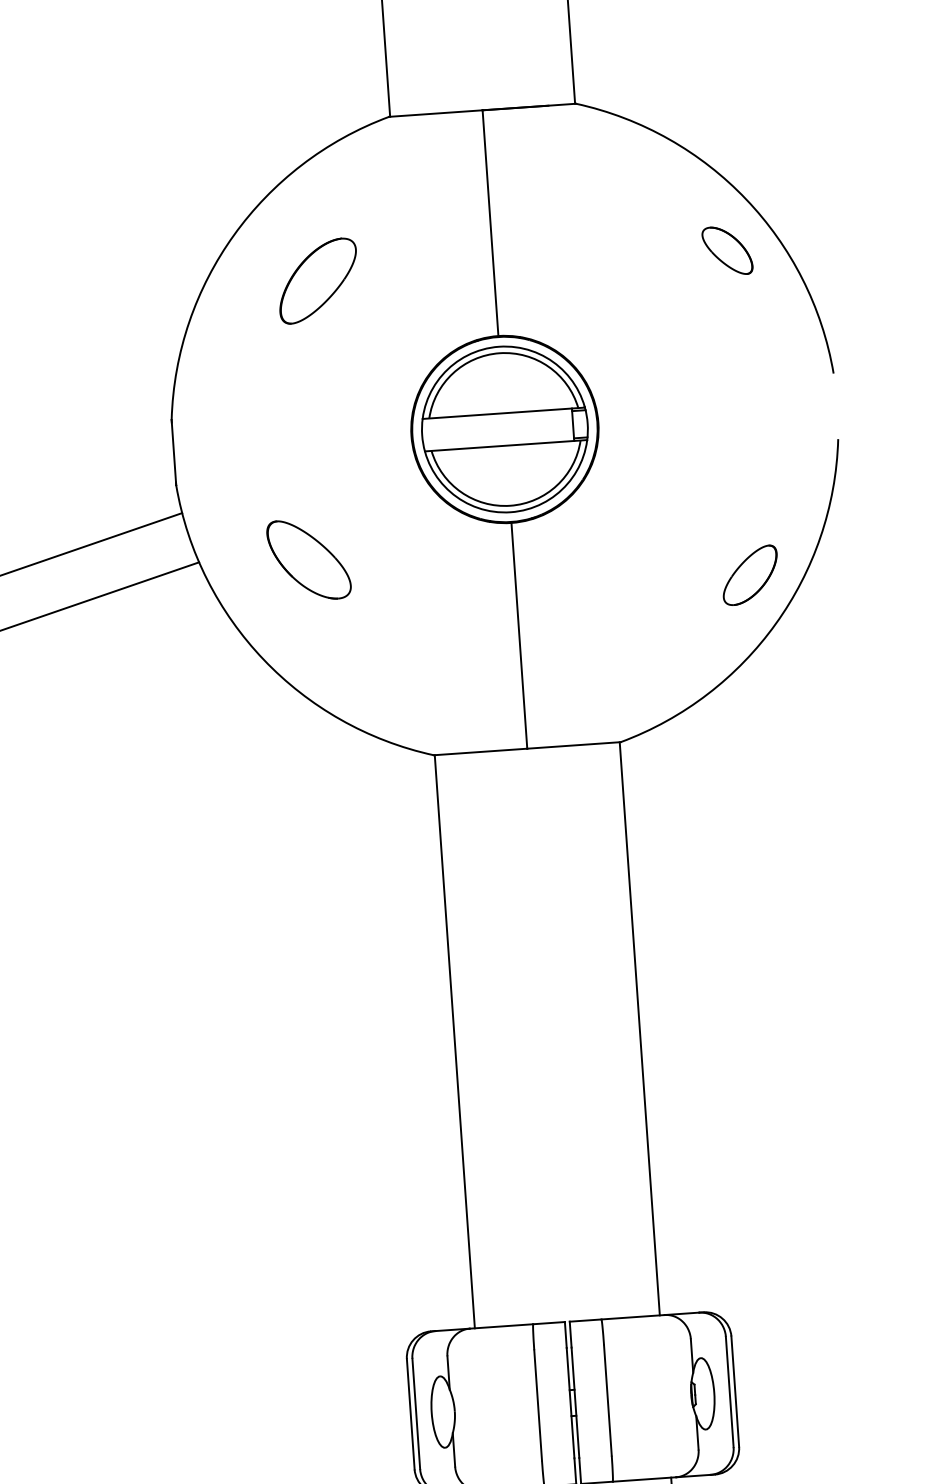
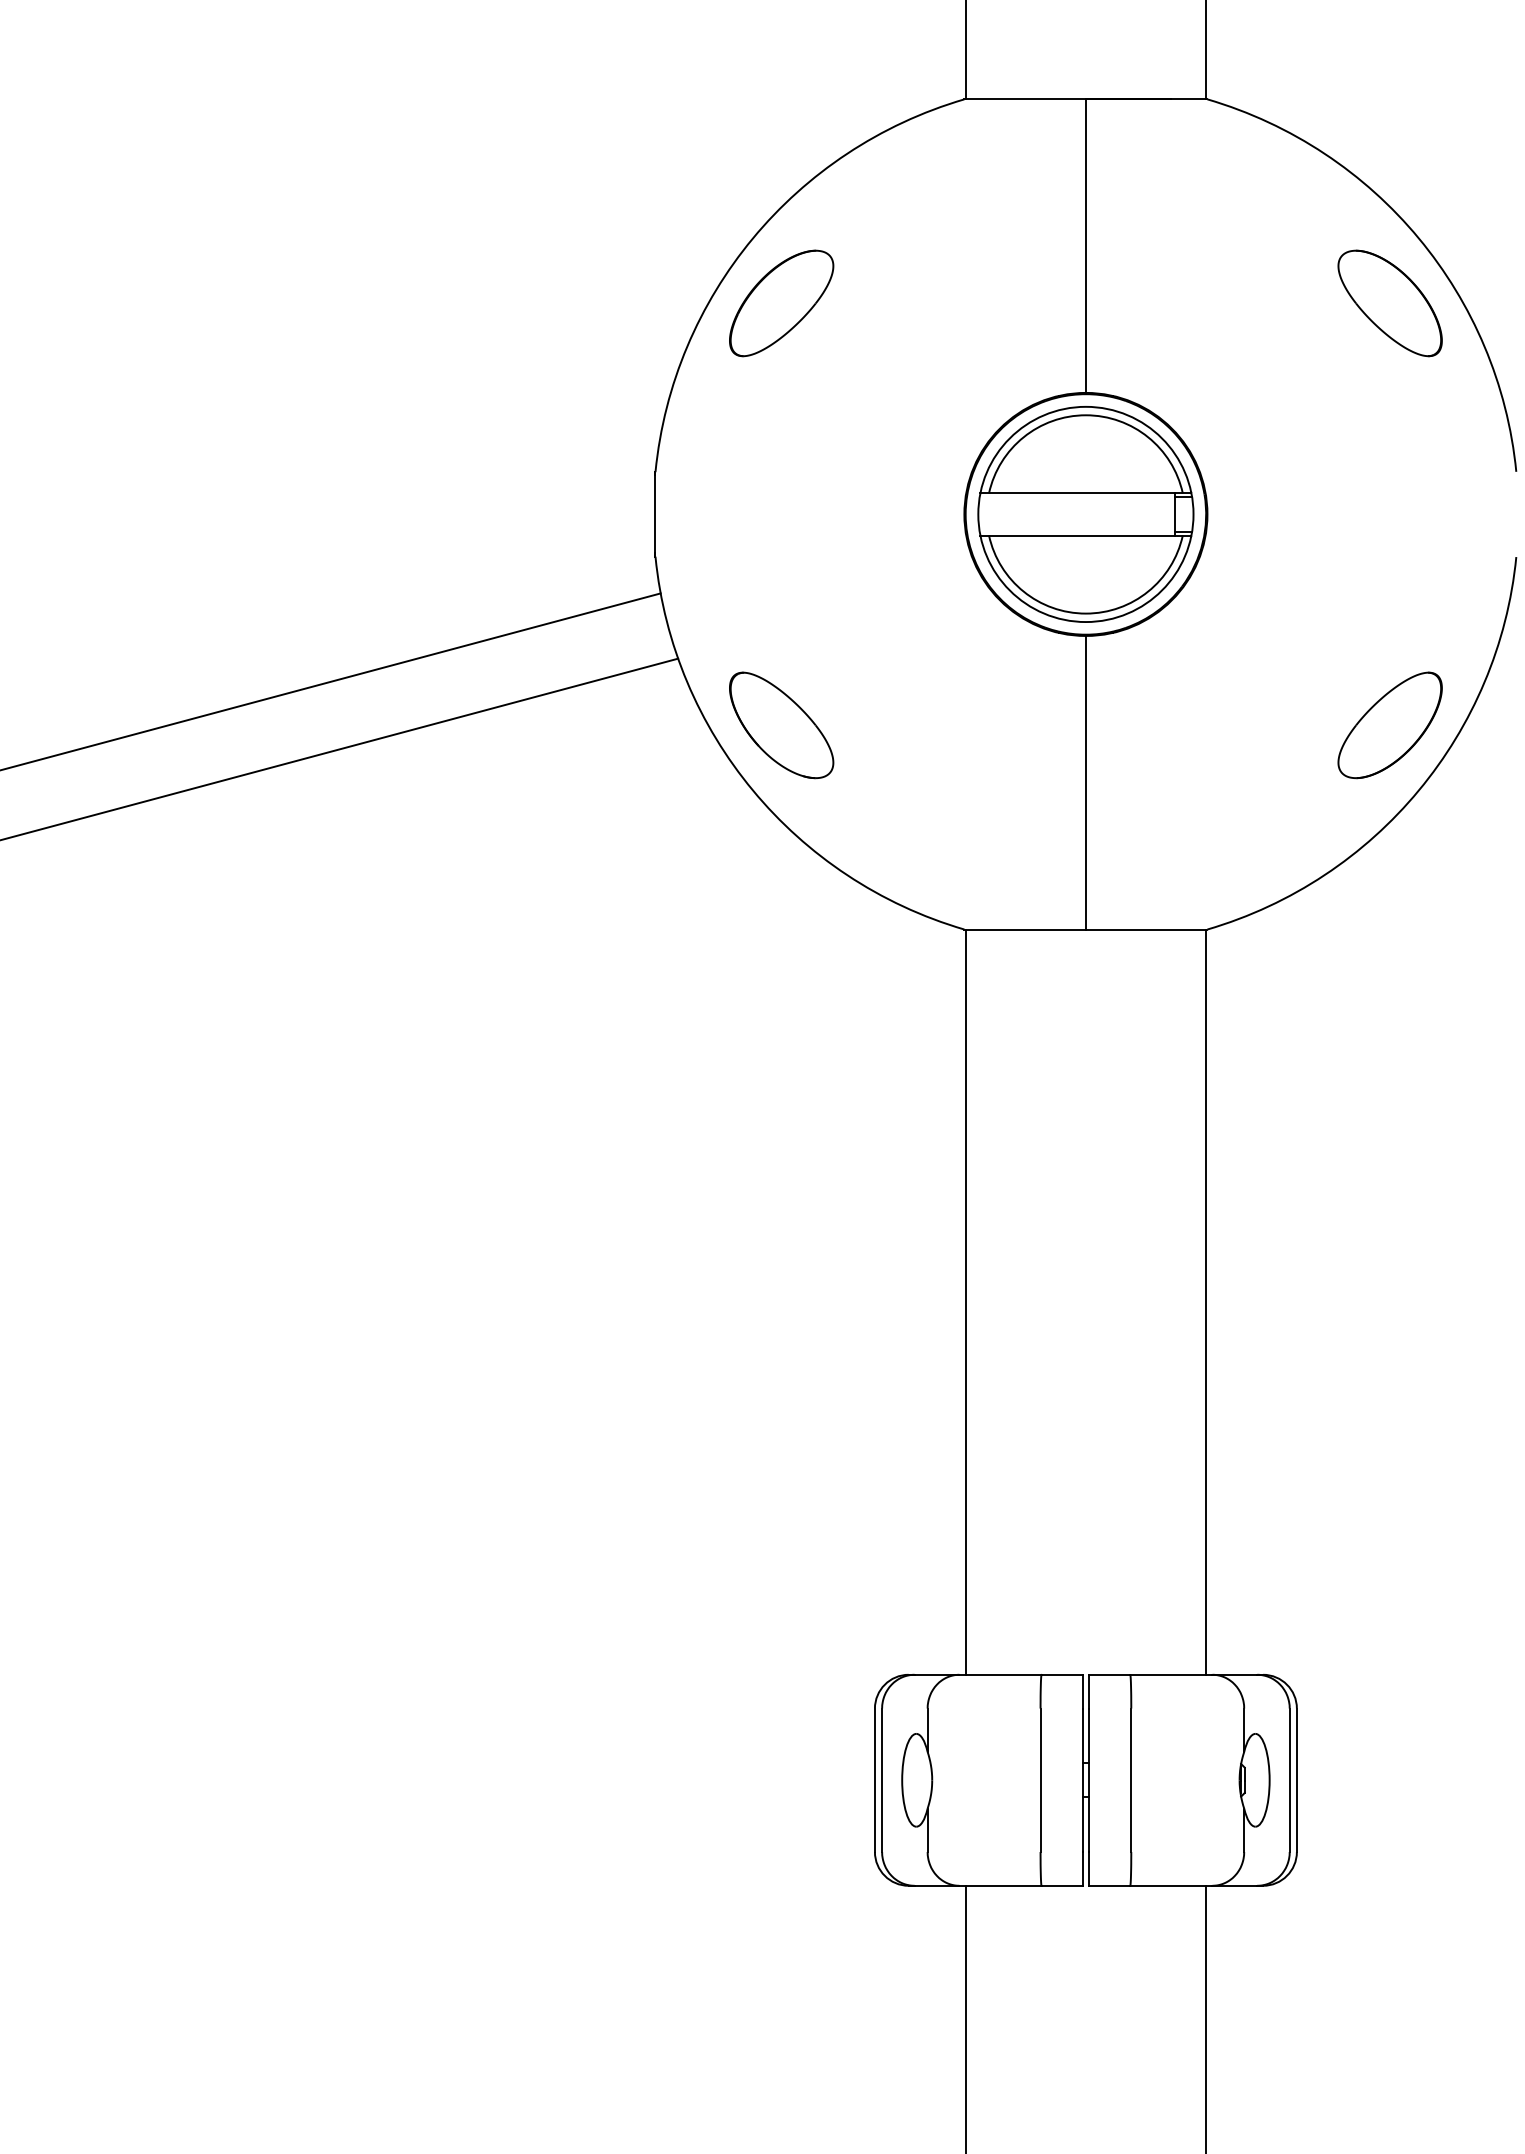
part: (727, 250) -> (1389, 303), size x1.67
part: (318, 281) -> (781, 303), moved
part: (308, 559) -> (781, 725), moved
part: (749, 575) -> (1389, 725), size x1.43

